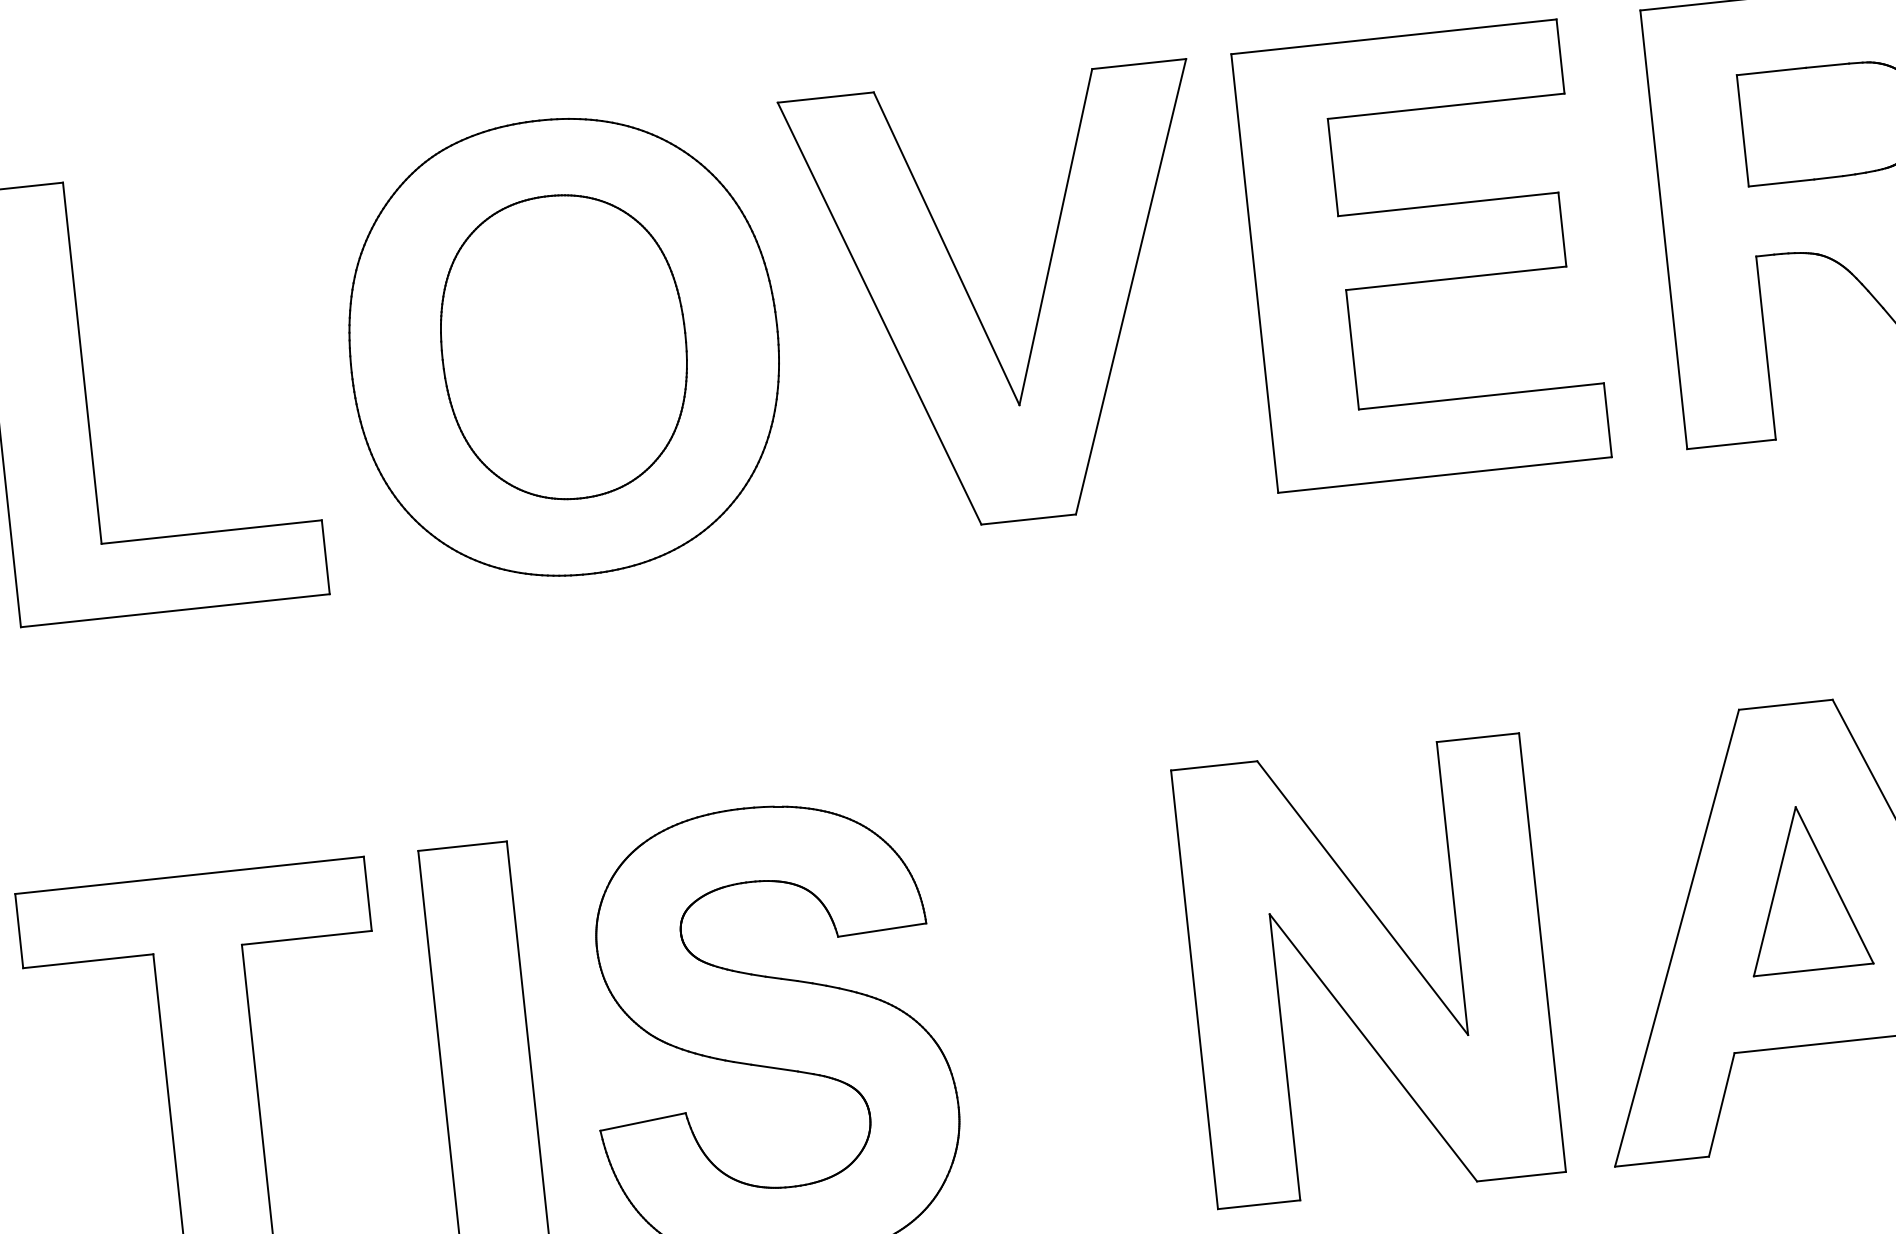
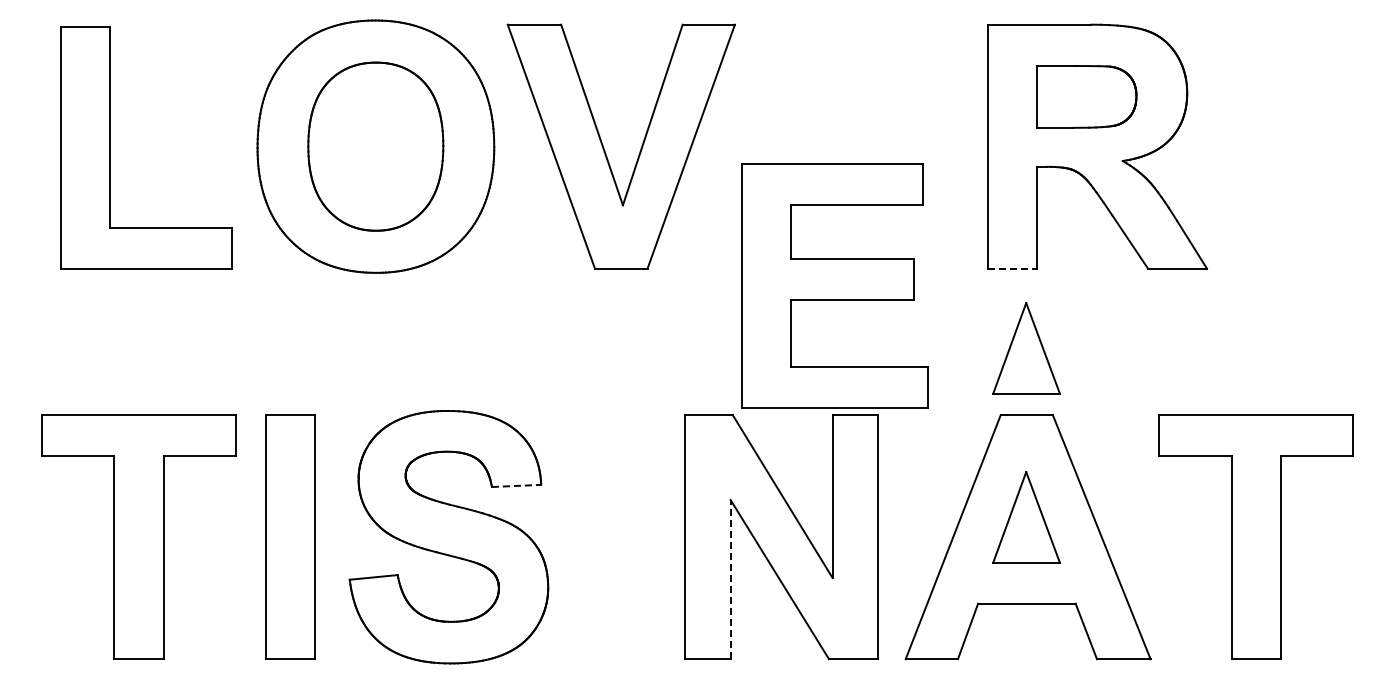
part: (1420, 255) -> (834, 285), moved
line: (1731, 443) -> (1012, 268), solid -> dashed
part: (1772, 585) -> (1026, 348), added
line: (882, 929) -> (516, 485), solid -> dashed
line: (1284, 1057) -> (730, 579), solid -> dashed

